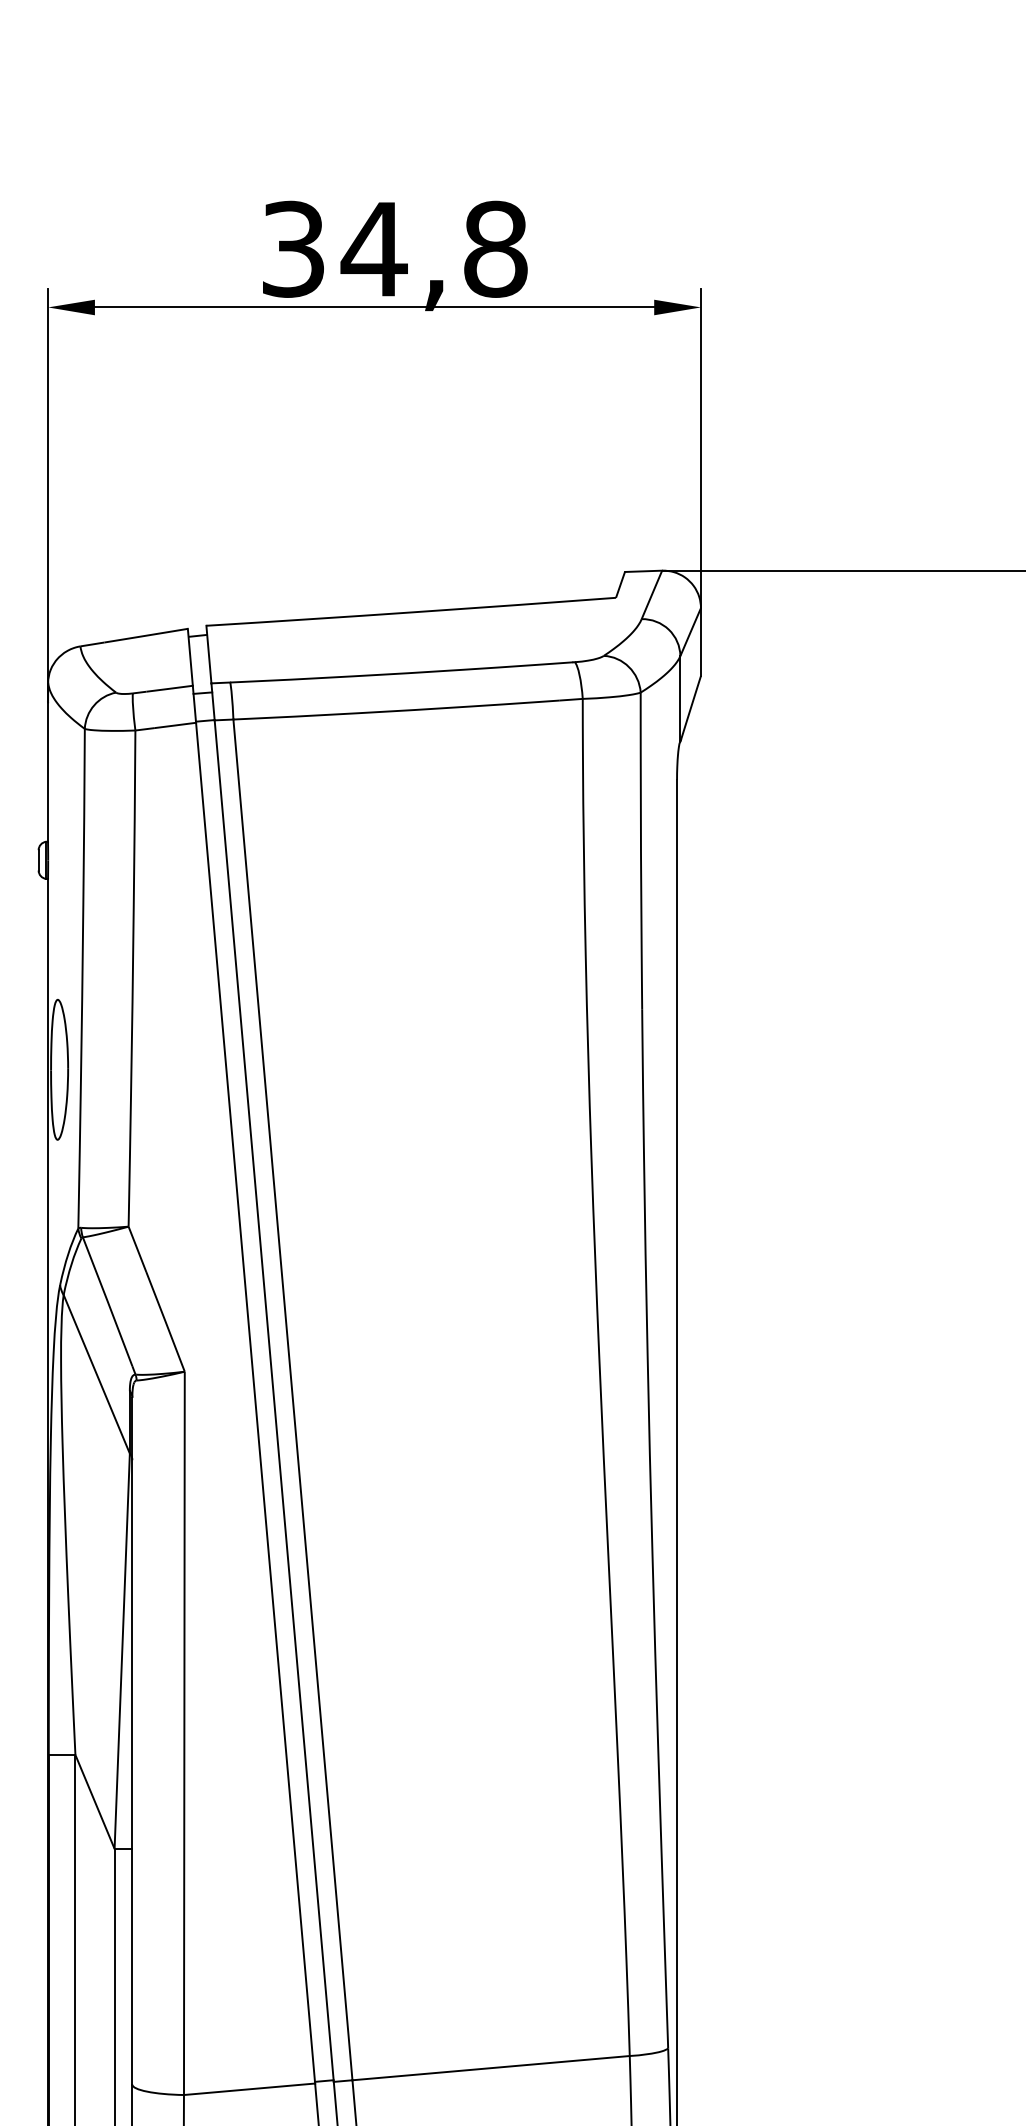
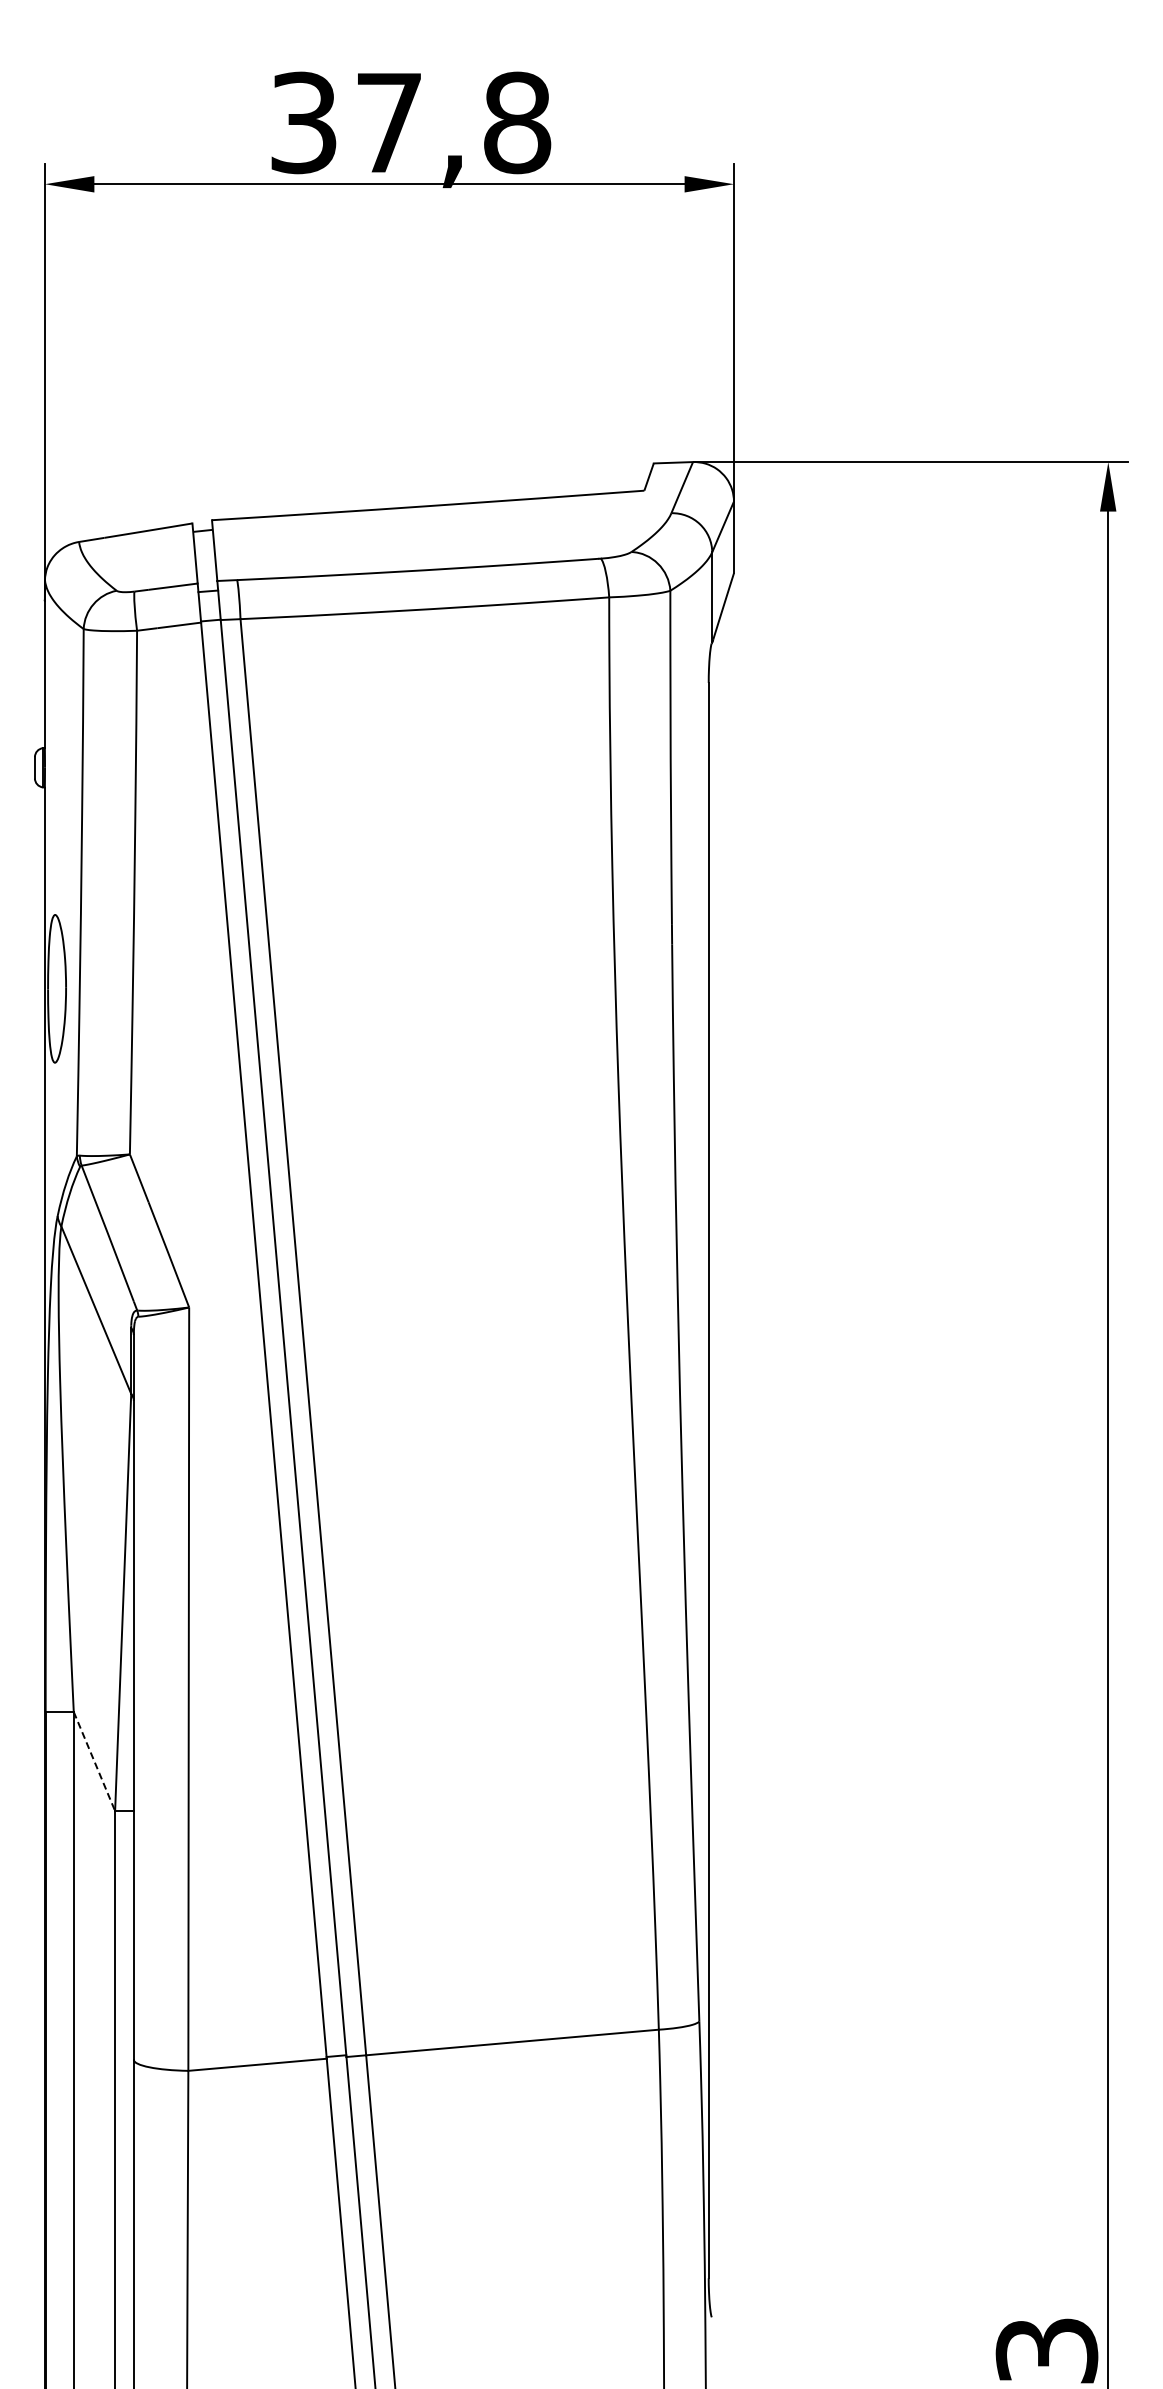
text: (373, 248) -> (388, 122), 34,8 -> 37,8
line: (95, 1801) -> (94, 1761), solid -> dashed

